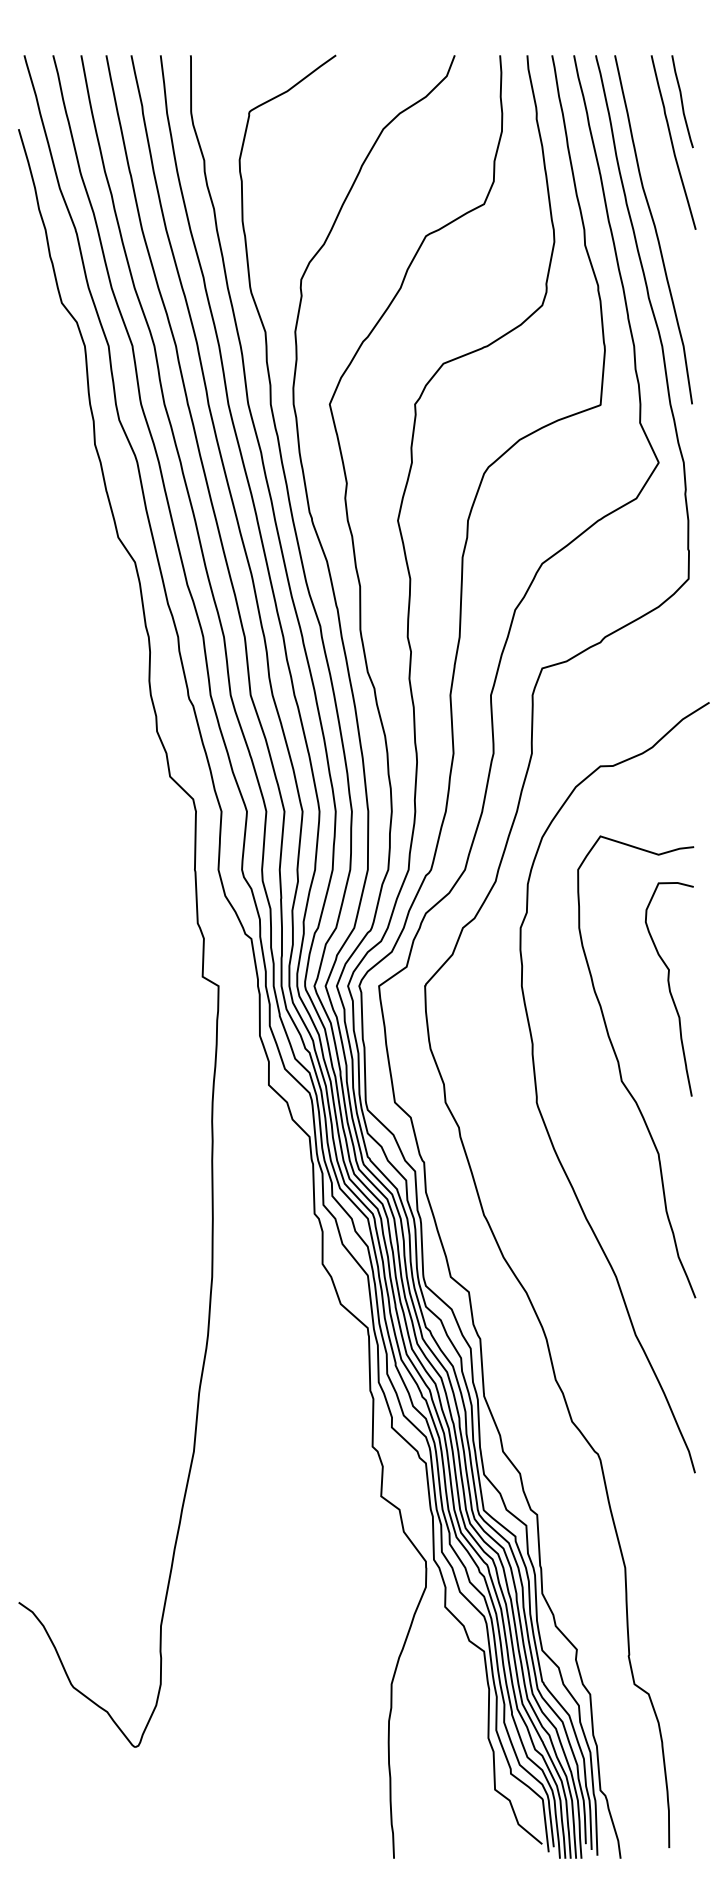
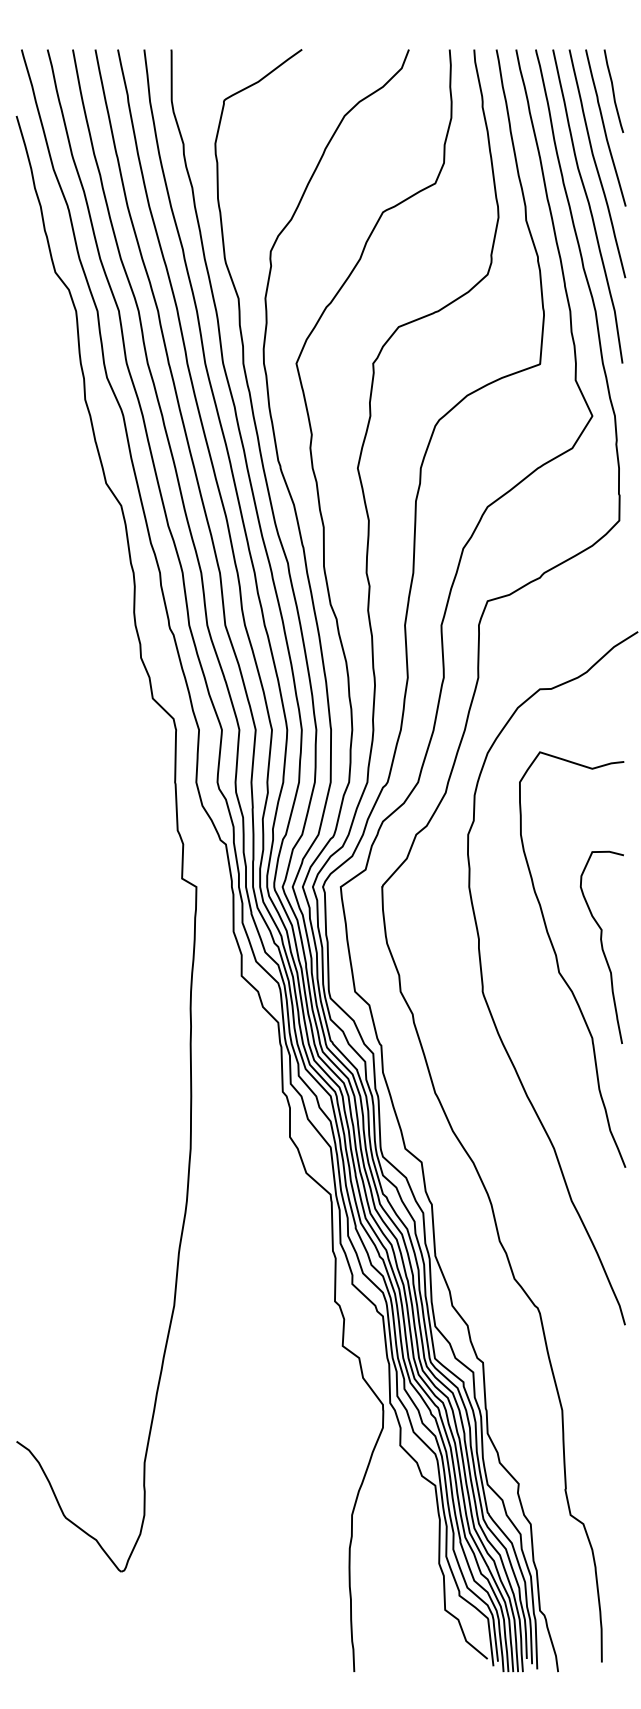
curve: (663, 182) -> (596, 163), added
curve: (668, 989) -> (601, 947), moved

